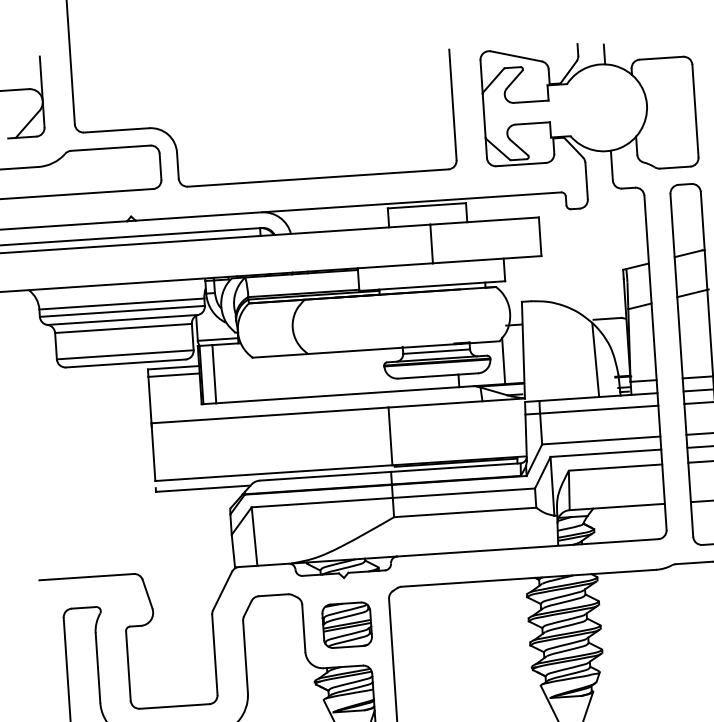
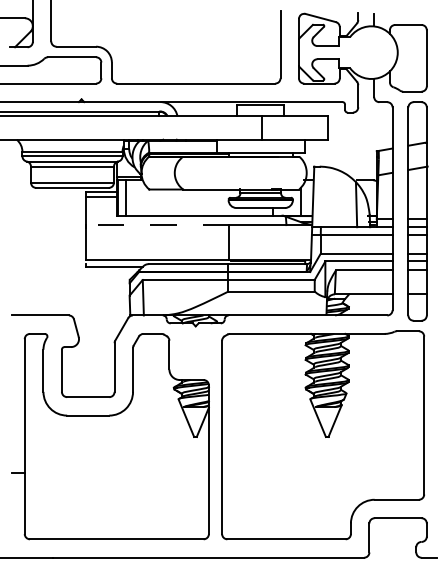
line: (269, 416) -> (157, 225), solid -> dashed
part: (346, 624) -> (195, 354), removed

